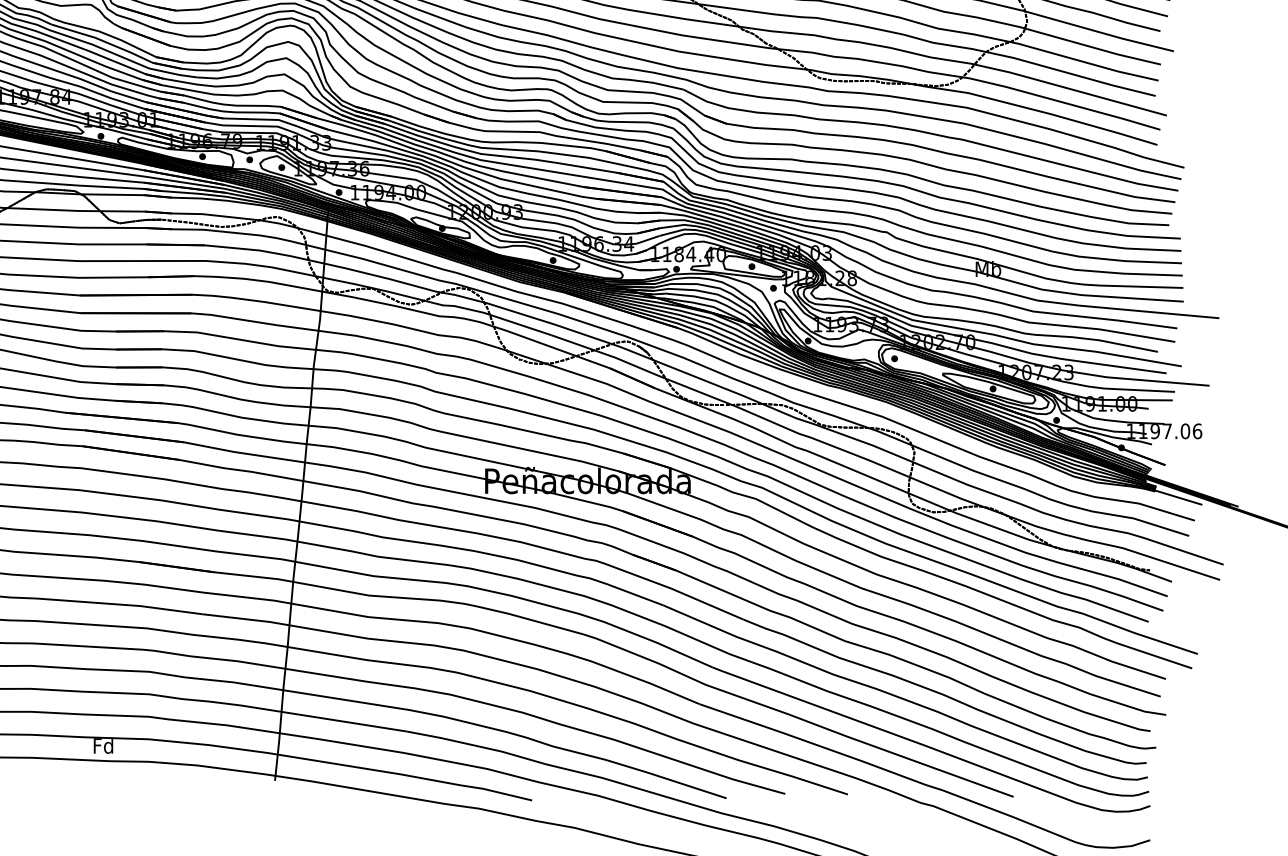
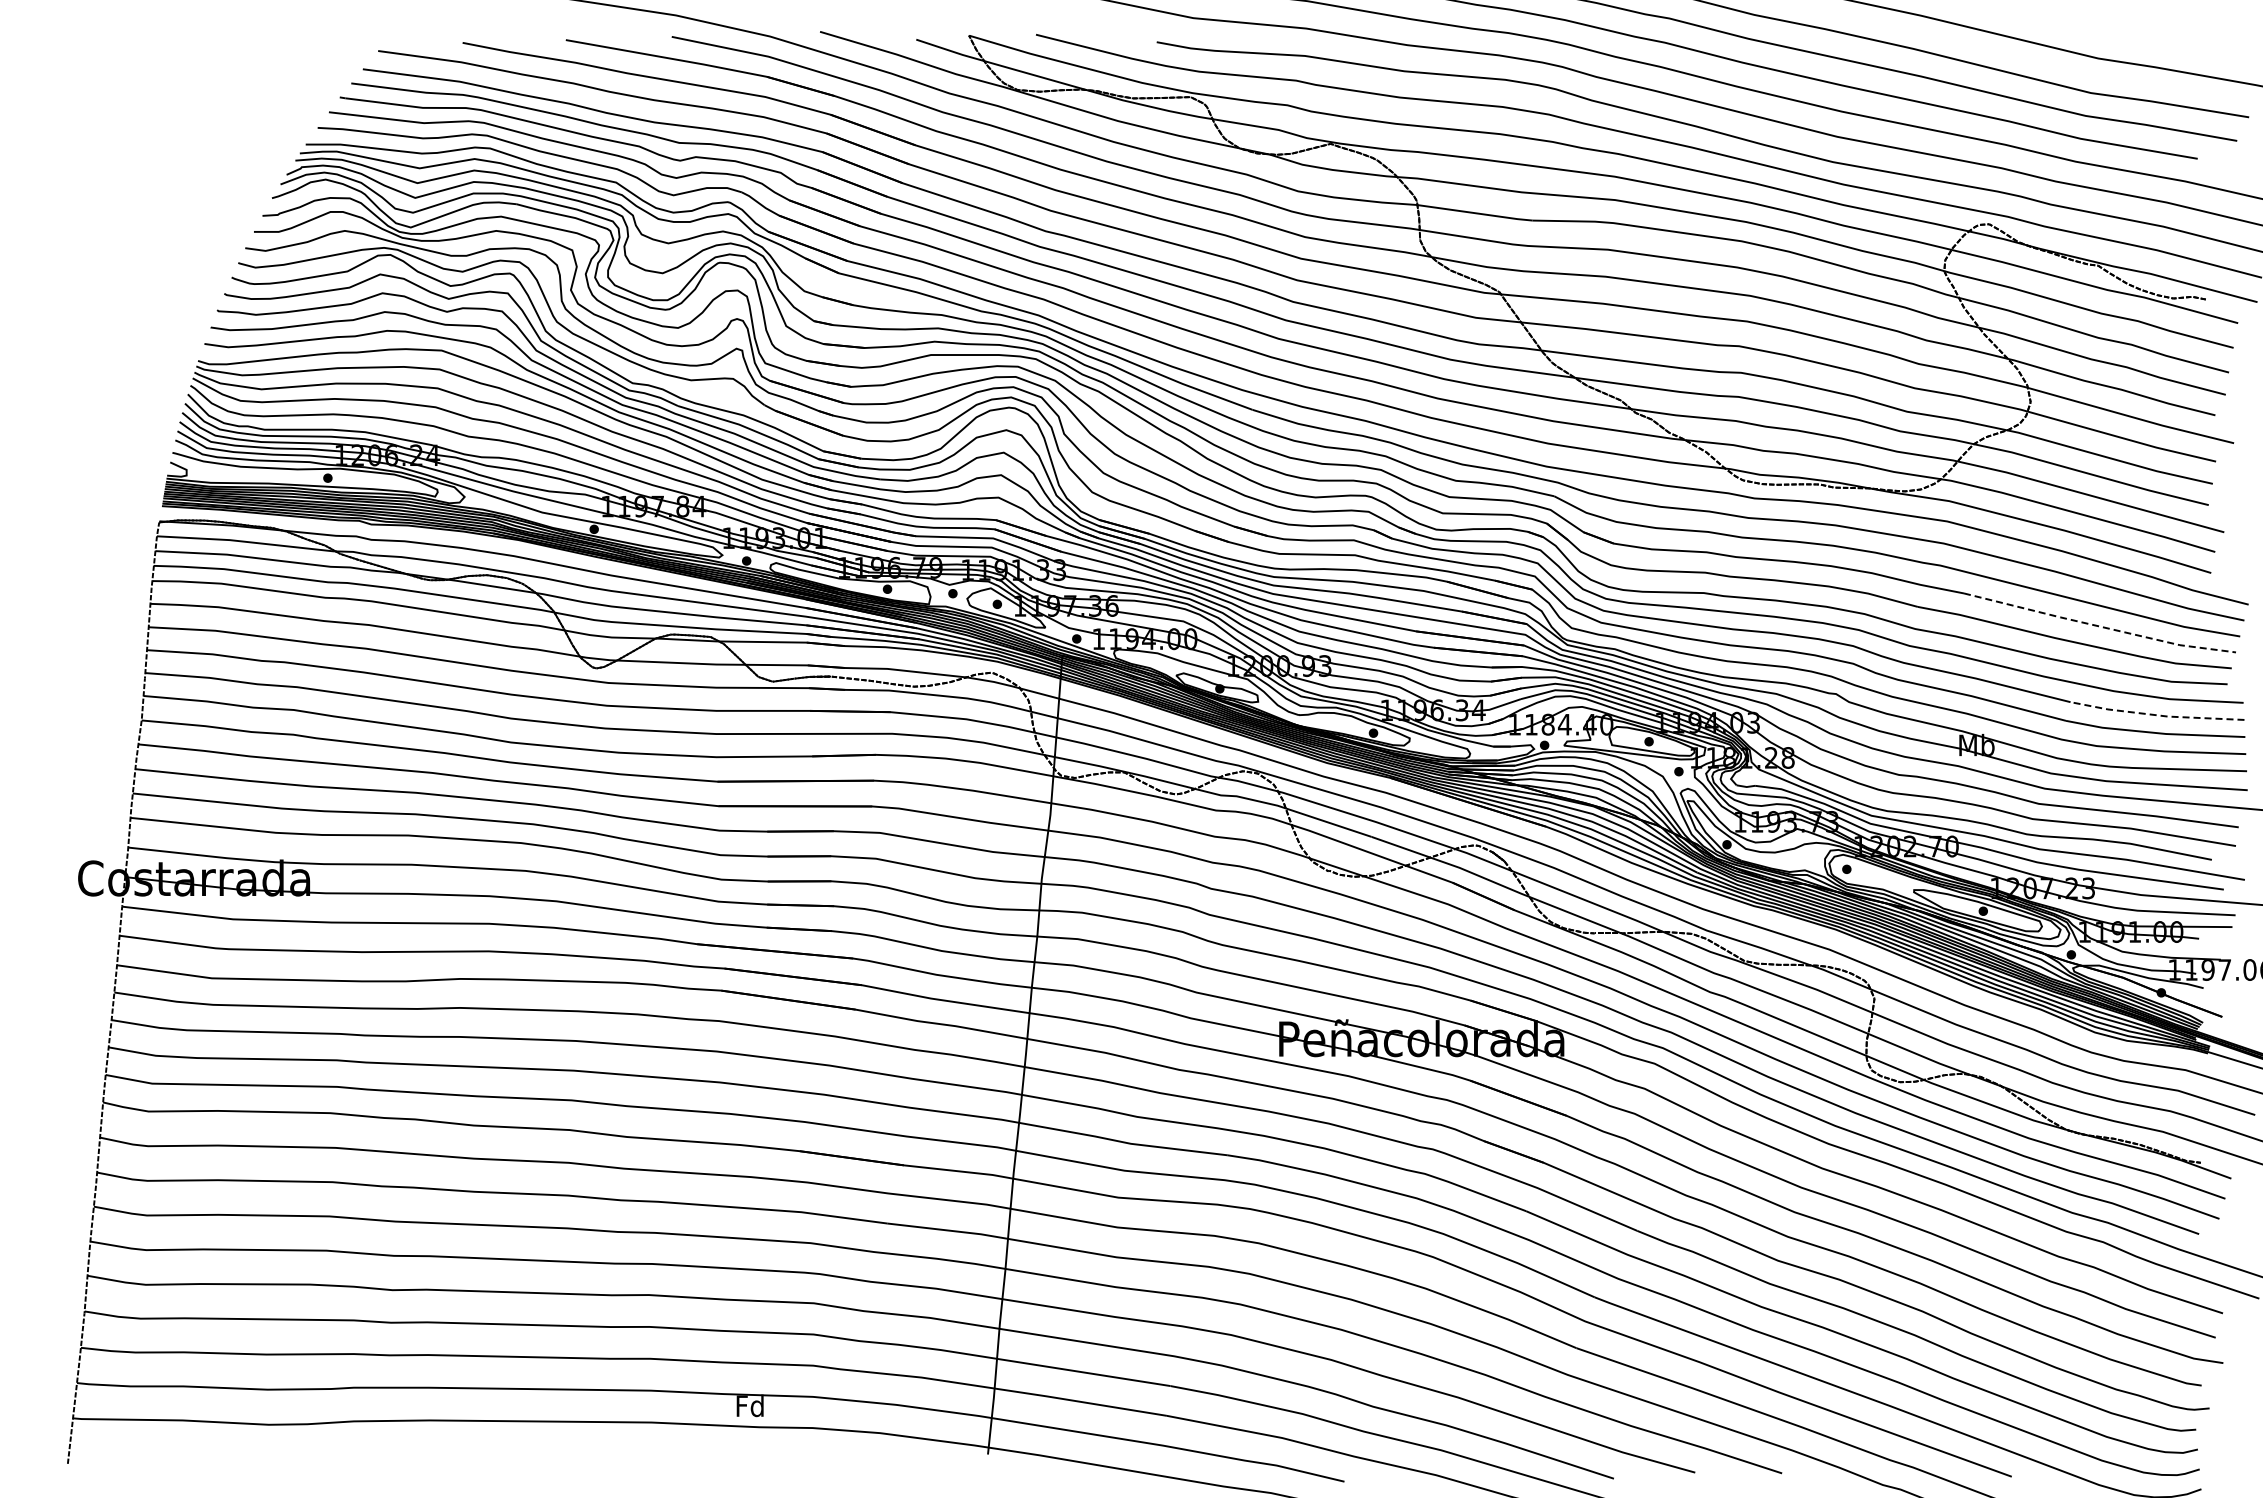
line: (1076, 183) -> (2099, 626), solid -> dashed
line: (1117, 247) -> (2156, 715), solid -> dashed

